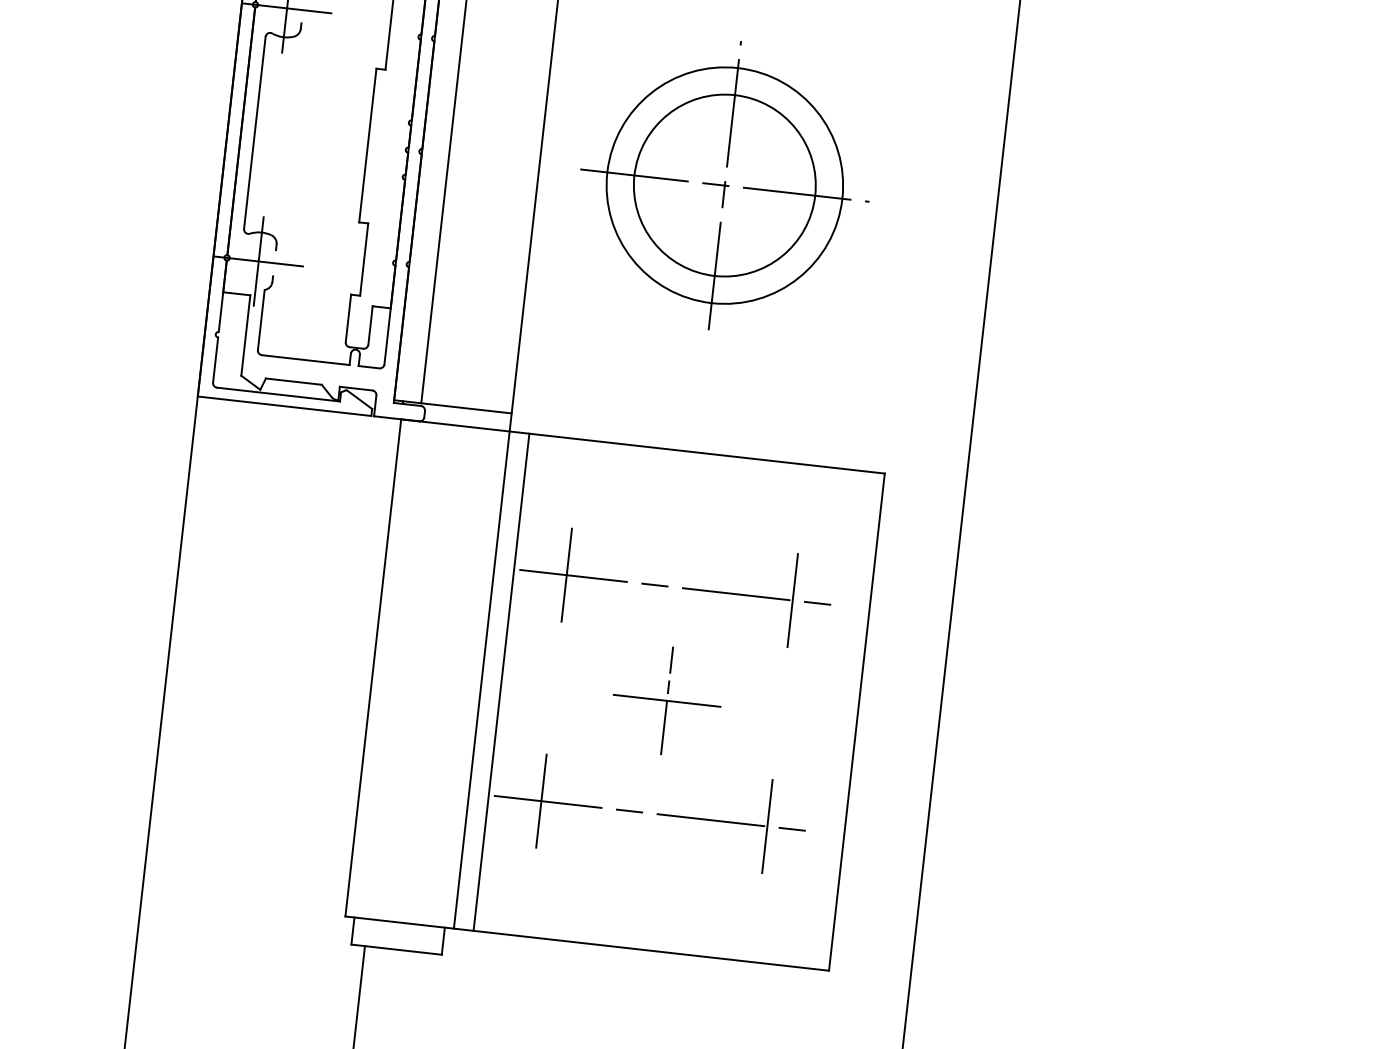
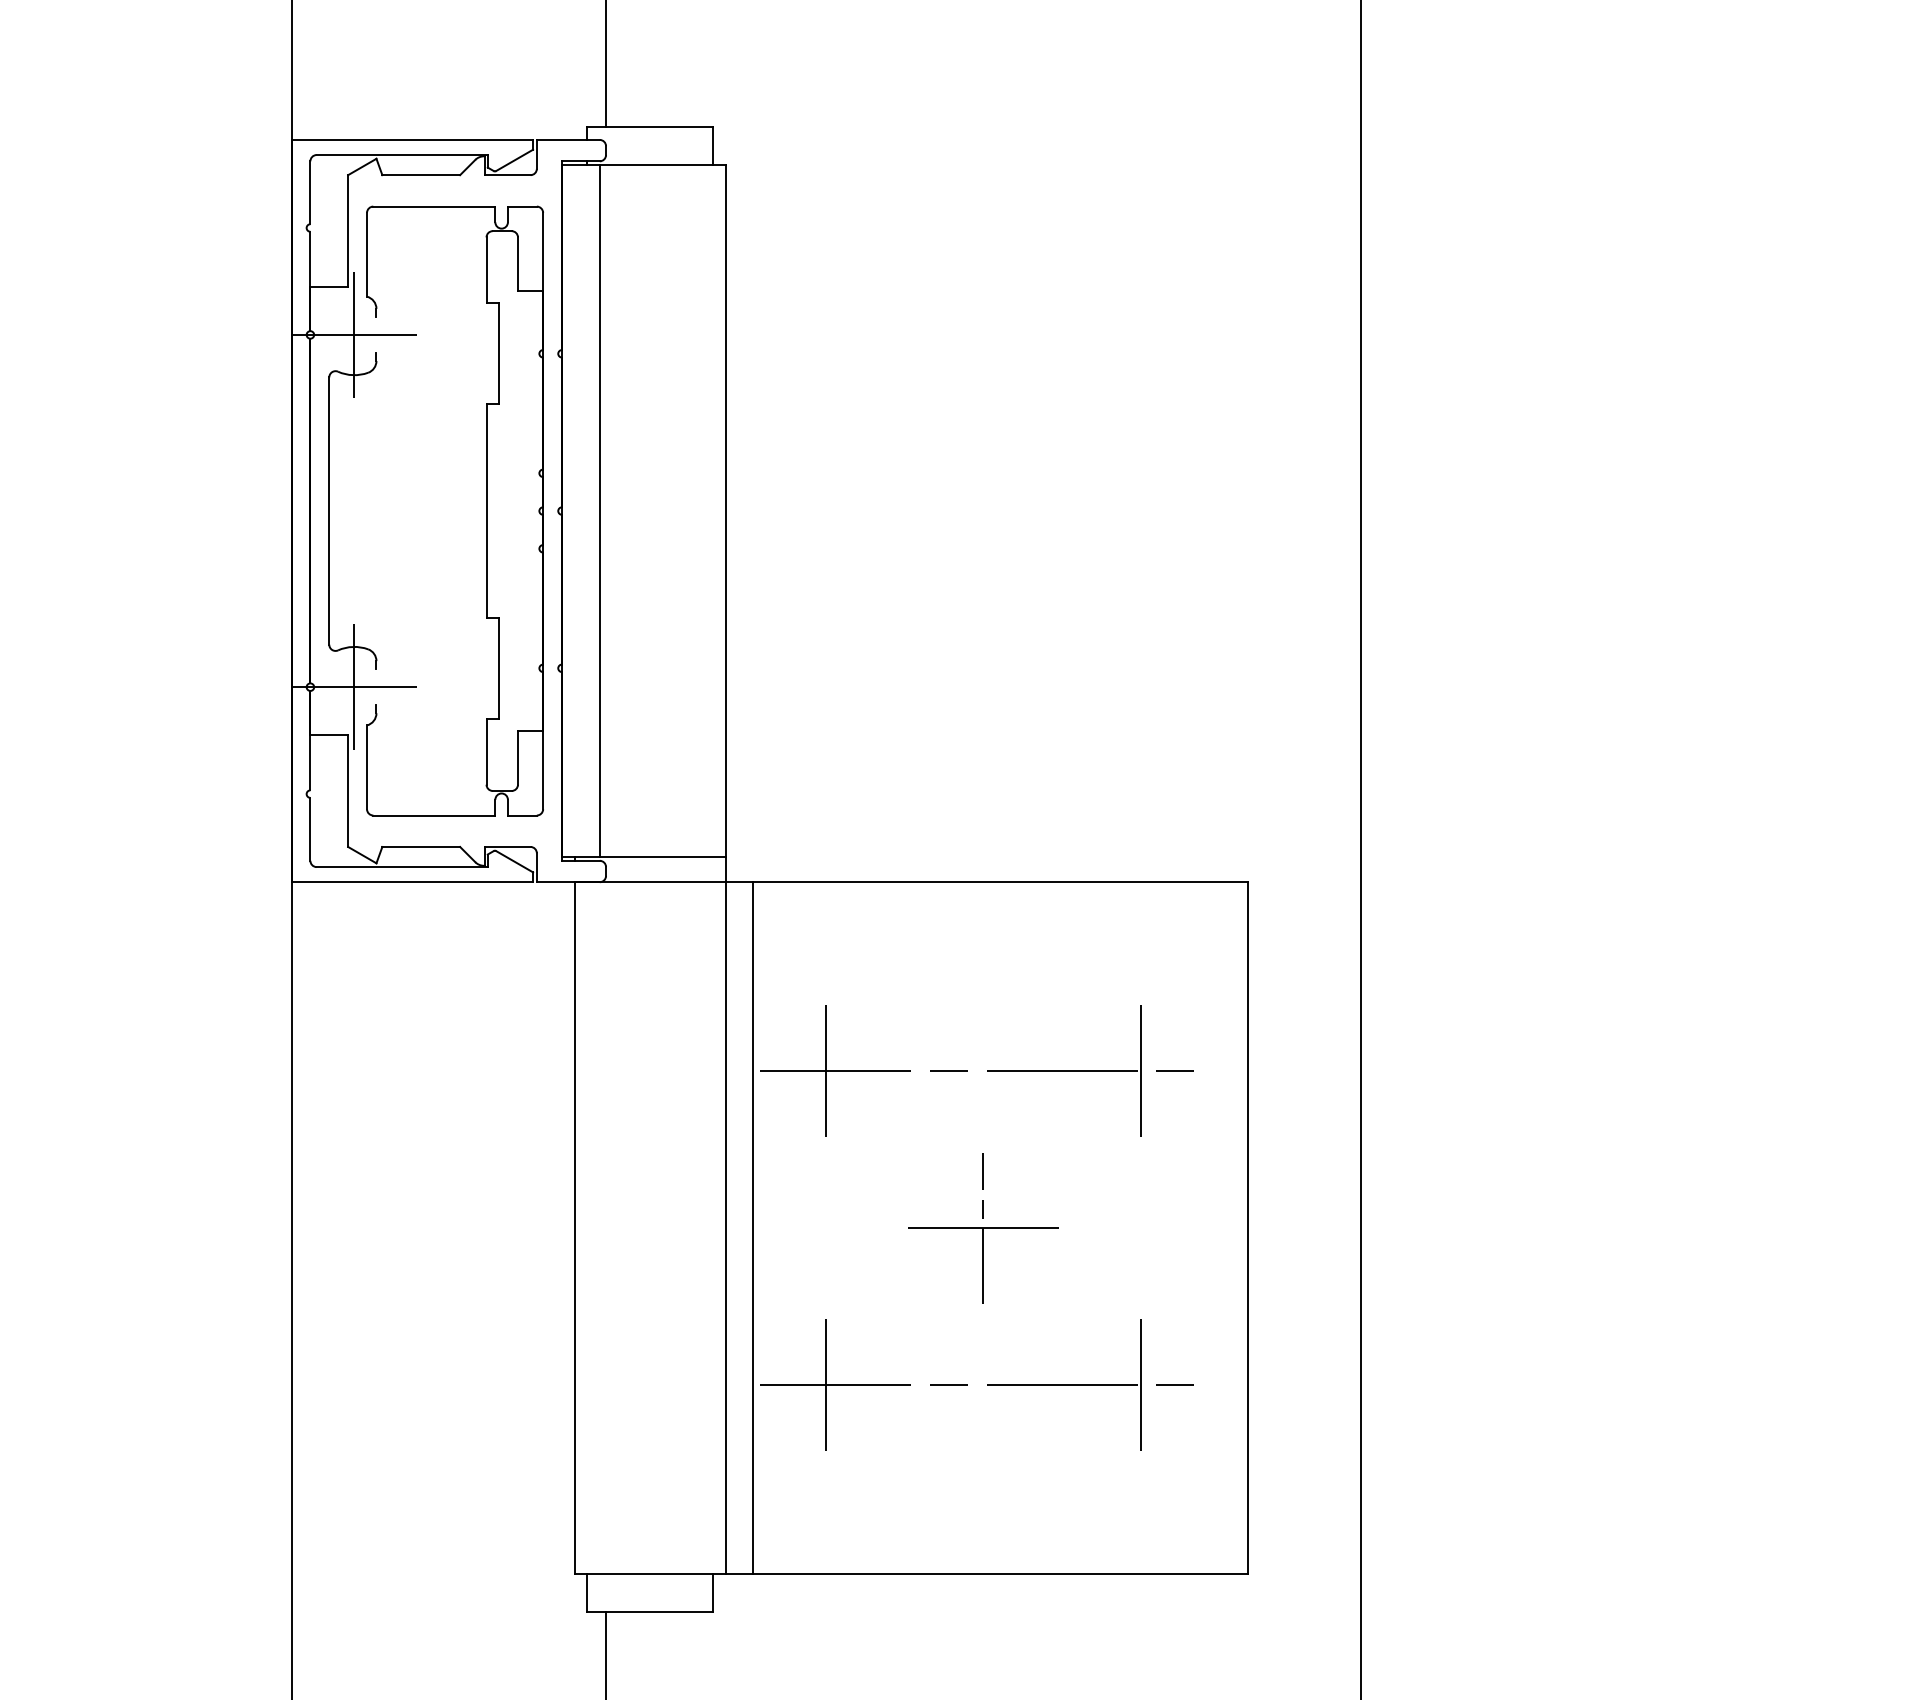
part: (724, 185) -> (983, 510), removed

